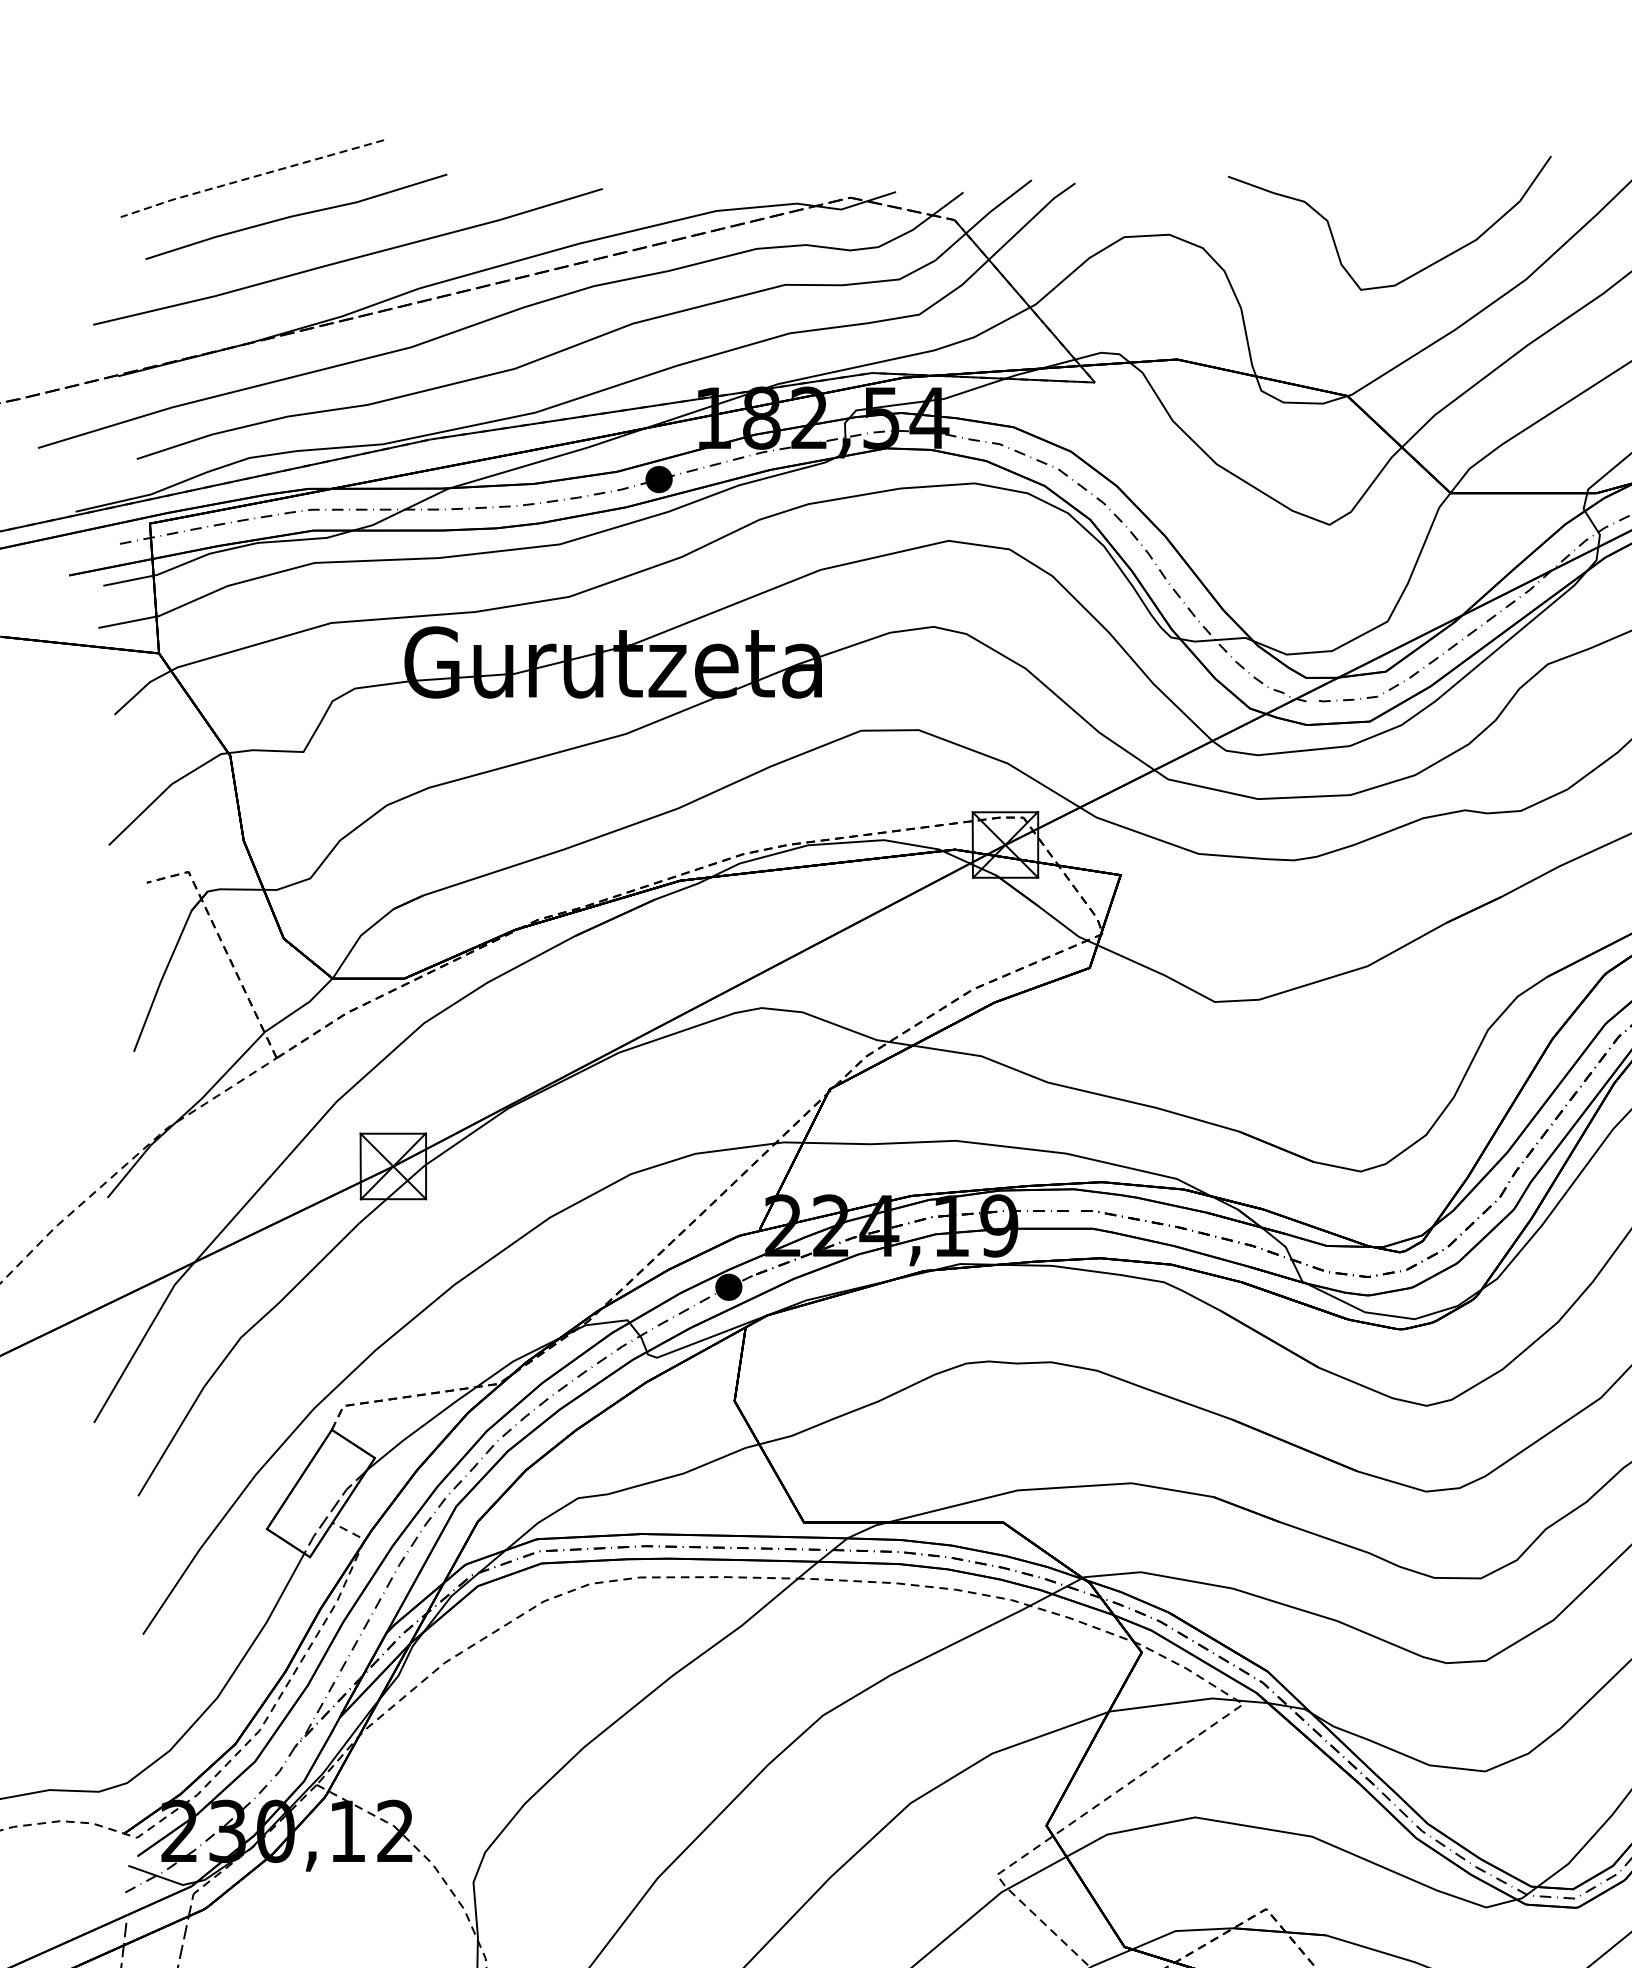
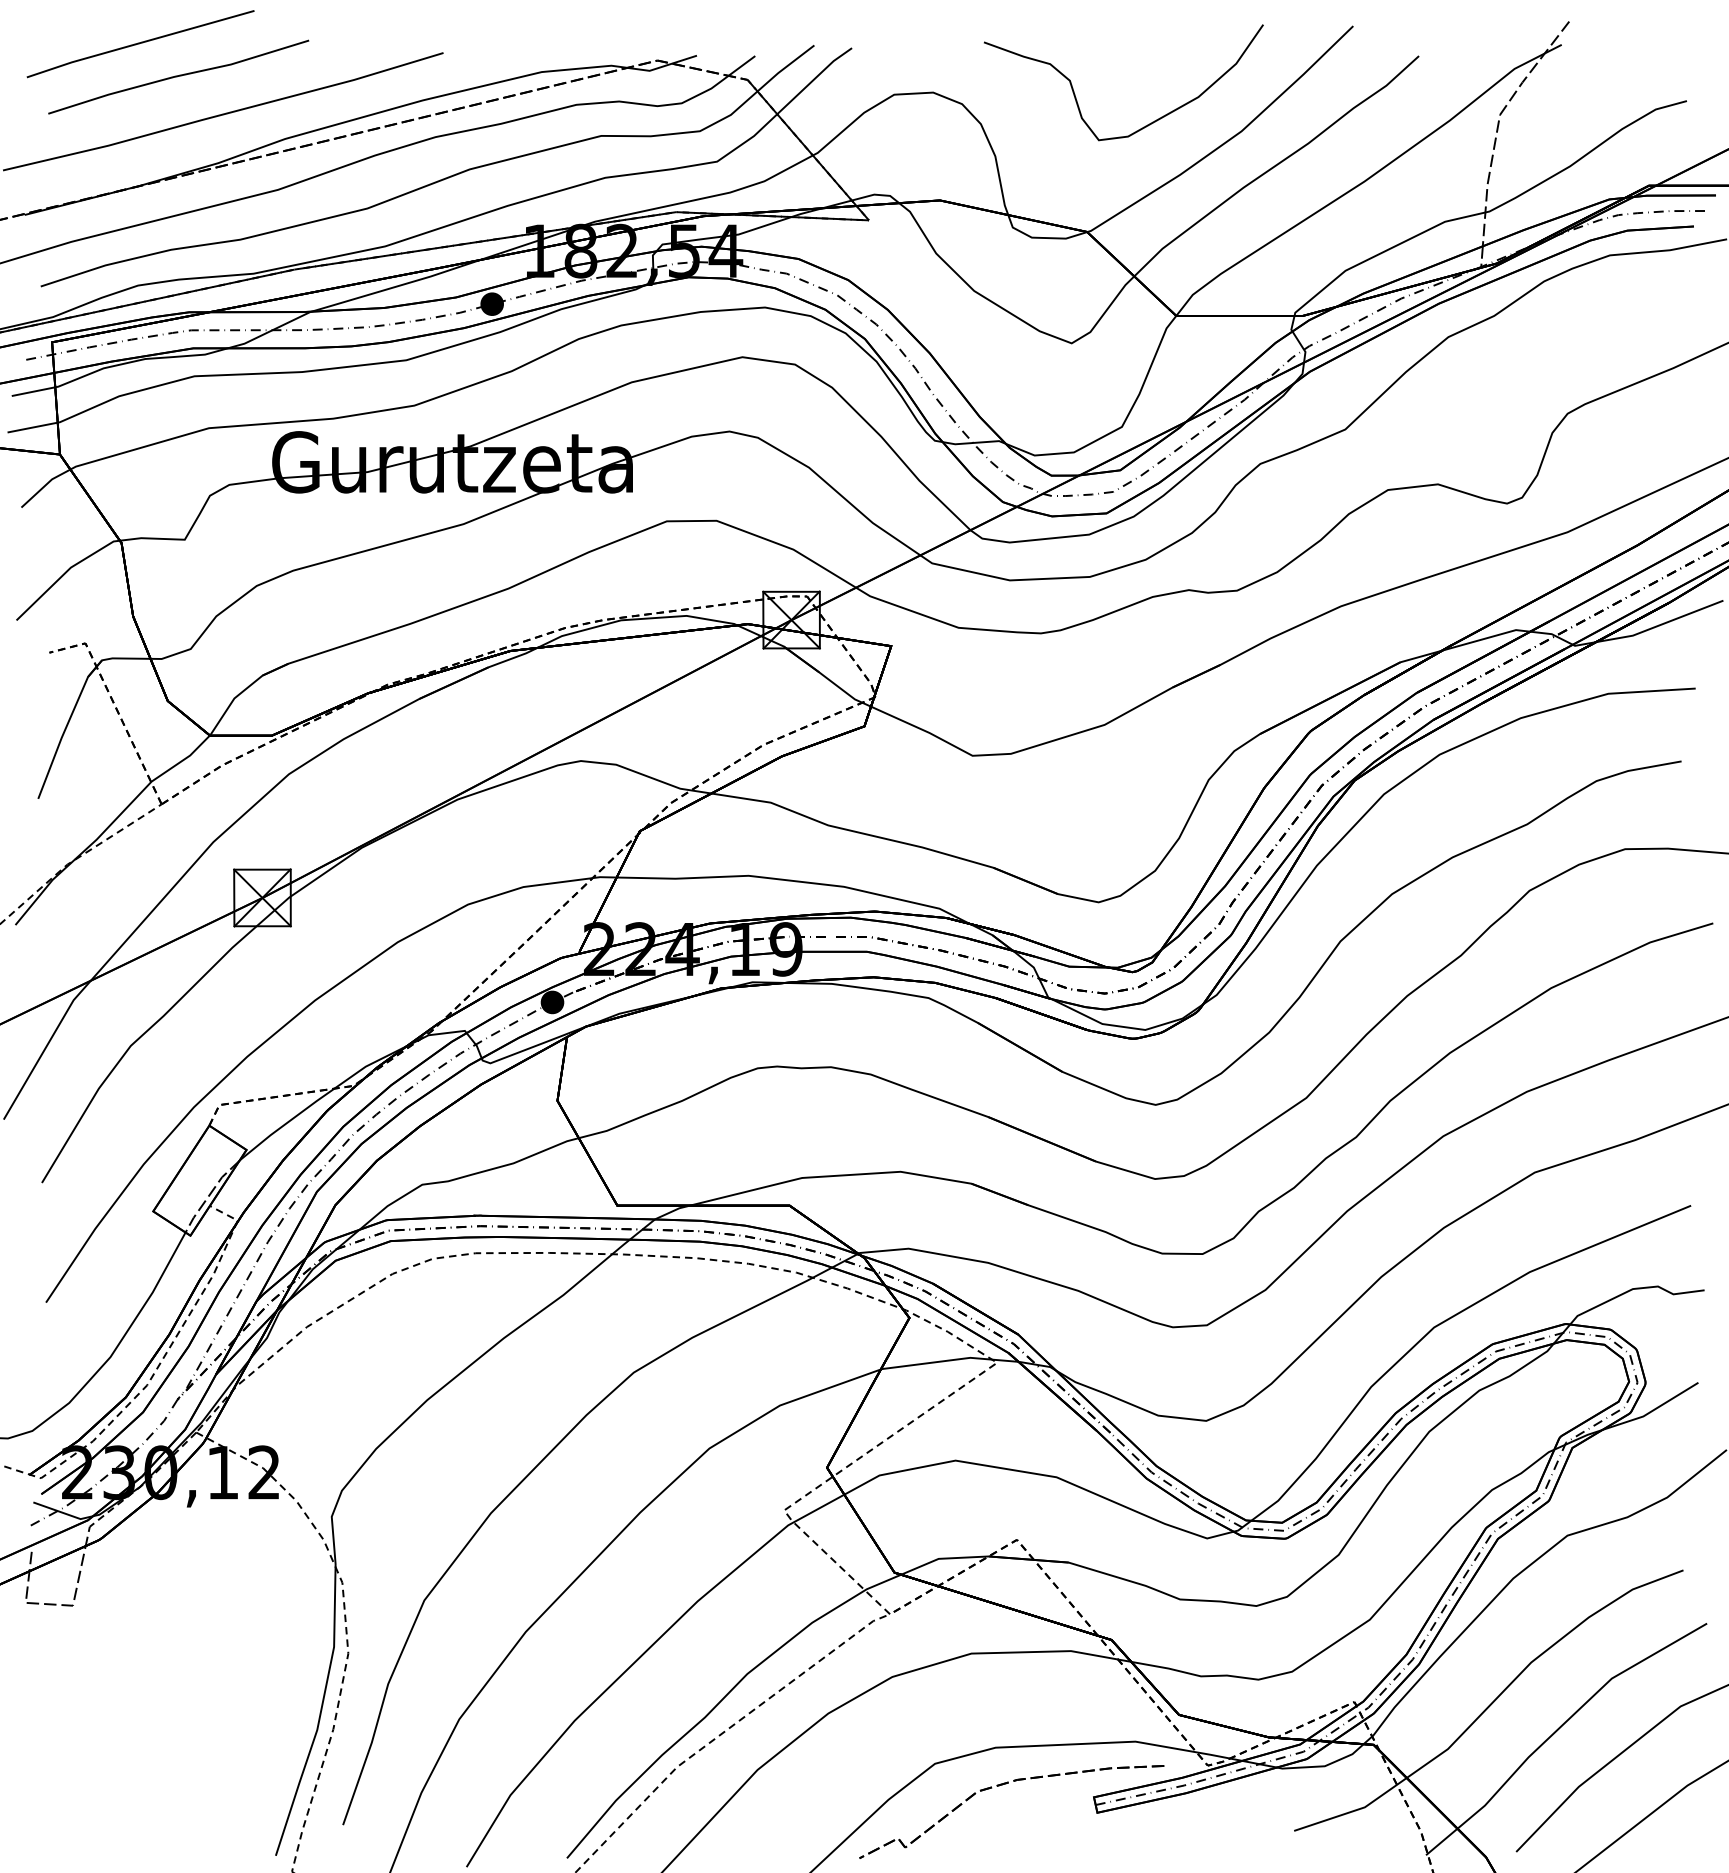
line: (251, 177) -> (139, 43), dashed -> solid

